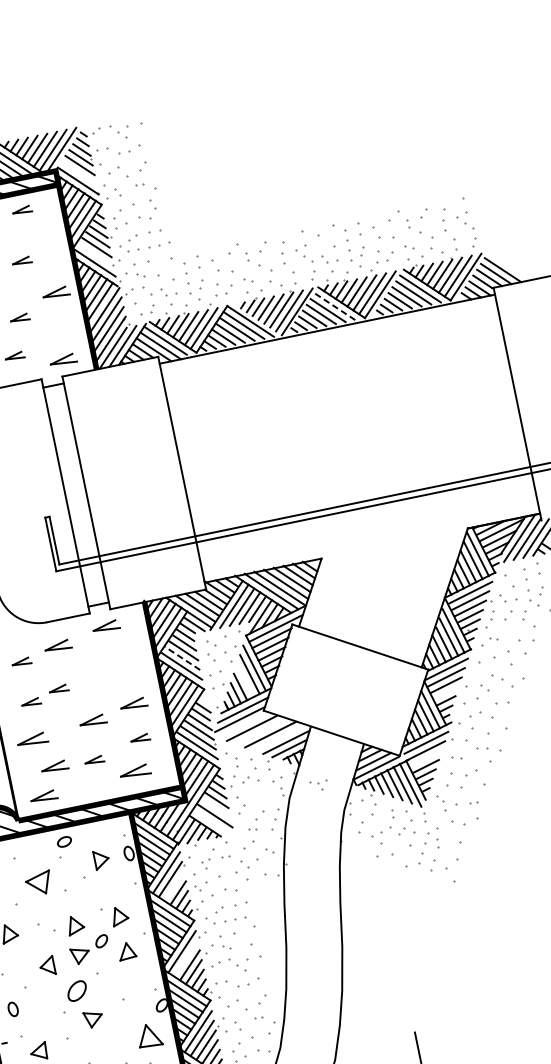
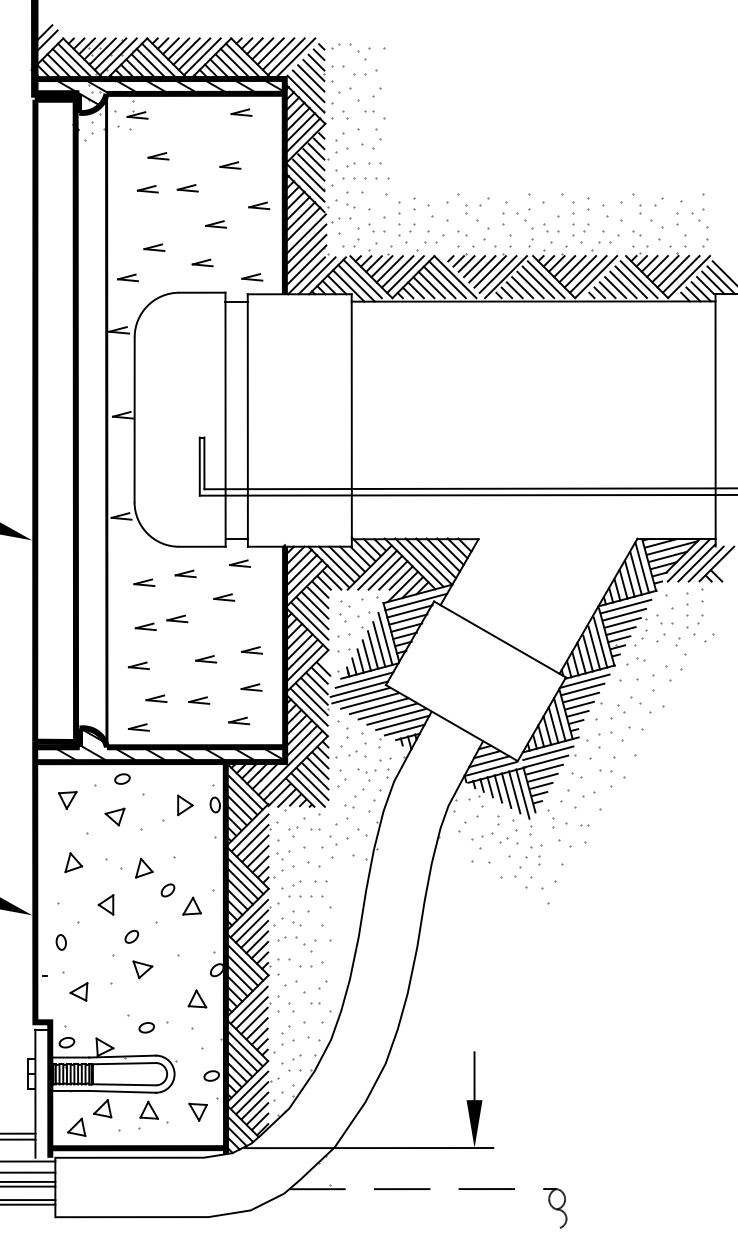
line: (79, 173) -> (308, 86), added
line: (95, 255) -> (308, 175), added
part: (56, 292) -> (259, 205), size x0.71
line: (335, 306) -> (546, 279), dashed -> solid
part: (63, 360) -> (252, 277), size x0.71
part: (105, 626) -> (239, 563), size x0.71
part: (57, 645) -> (185, 573), size x0.71
line: (182, 658) -> (312, 613), dashed -> solid
part: (98, 660) -> (224, 597), added
line: (244, 680) -> (372, 649), added
line: (446, 692) -> (579, 705), added
part: (133, 704) -> (251, 650), size x0.71
part: (92, 721) -> (205, 659), size x0.71
line: (242, 725) -> (360, 695), added
line: (260, 731) -> (378, 706), added
line: (279, 737) -> (396, 716), added
part: (31, 739) -> (138, 665), size x0.62
line: (425, 758) -> (544, 769), added
part: (54, 766) -> (156, 698), size x0.71
part: (134, 771) -> (238, 720), size x0.62
part: (319, 785) -> (366, 774), moved
part: (43, 796) -> (138, 727), size x0.71
line: (216, 808) -> (315, 776), added
line: (211, 821) -> (307, 789), added
part: (64, 841) -> (122, 778), moved
part: (38, 883) -> (114, 816), size x0.71
line: (174, 886) -> (255, 848), added
part: (119, 915) -> (192, 867), removed
part: (80, 955) -> (142, 900), removed
line: (185, 958) -> (251, 926), added
part: (76, 990) -> (131, 936), size x0.62
part: (149, 1035) -> (197, 998), size x0.71

